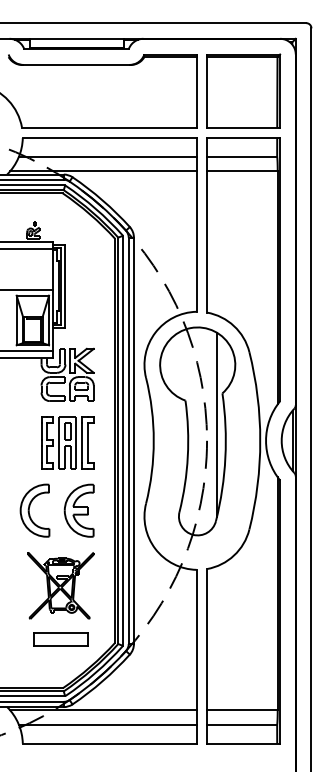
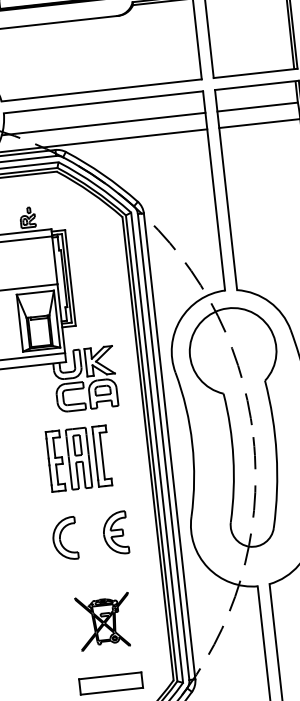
line: (216, 424) -> (262, 417), removed
part: (67, 442) -> (78, 458), moved
part: (34, 510) -> (64, 538), size x0.7
part: (78, 510) -> (114, 533), size x0.7
part: (60, 585) -> (103, 621), size x0.7

